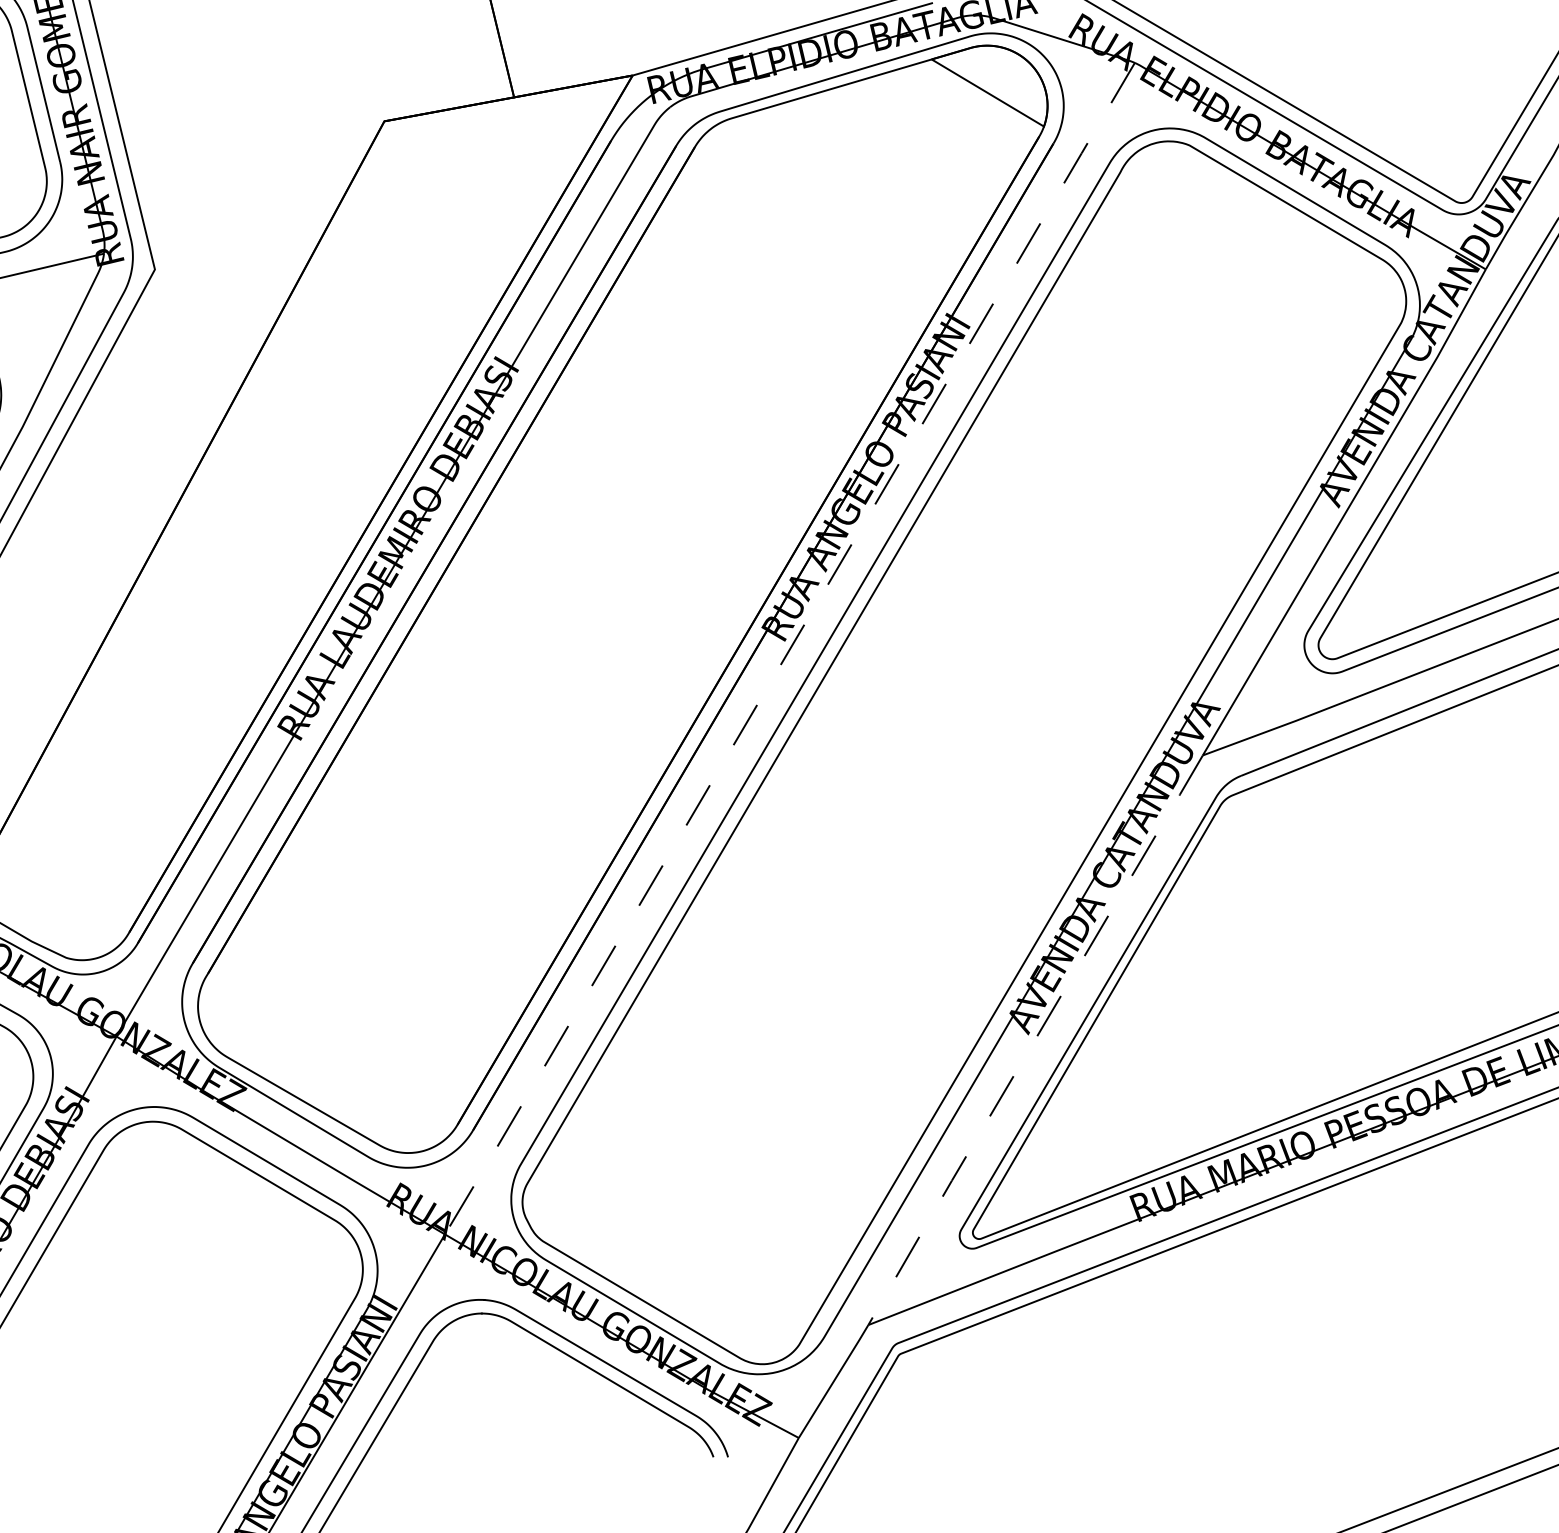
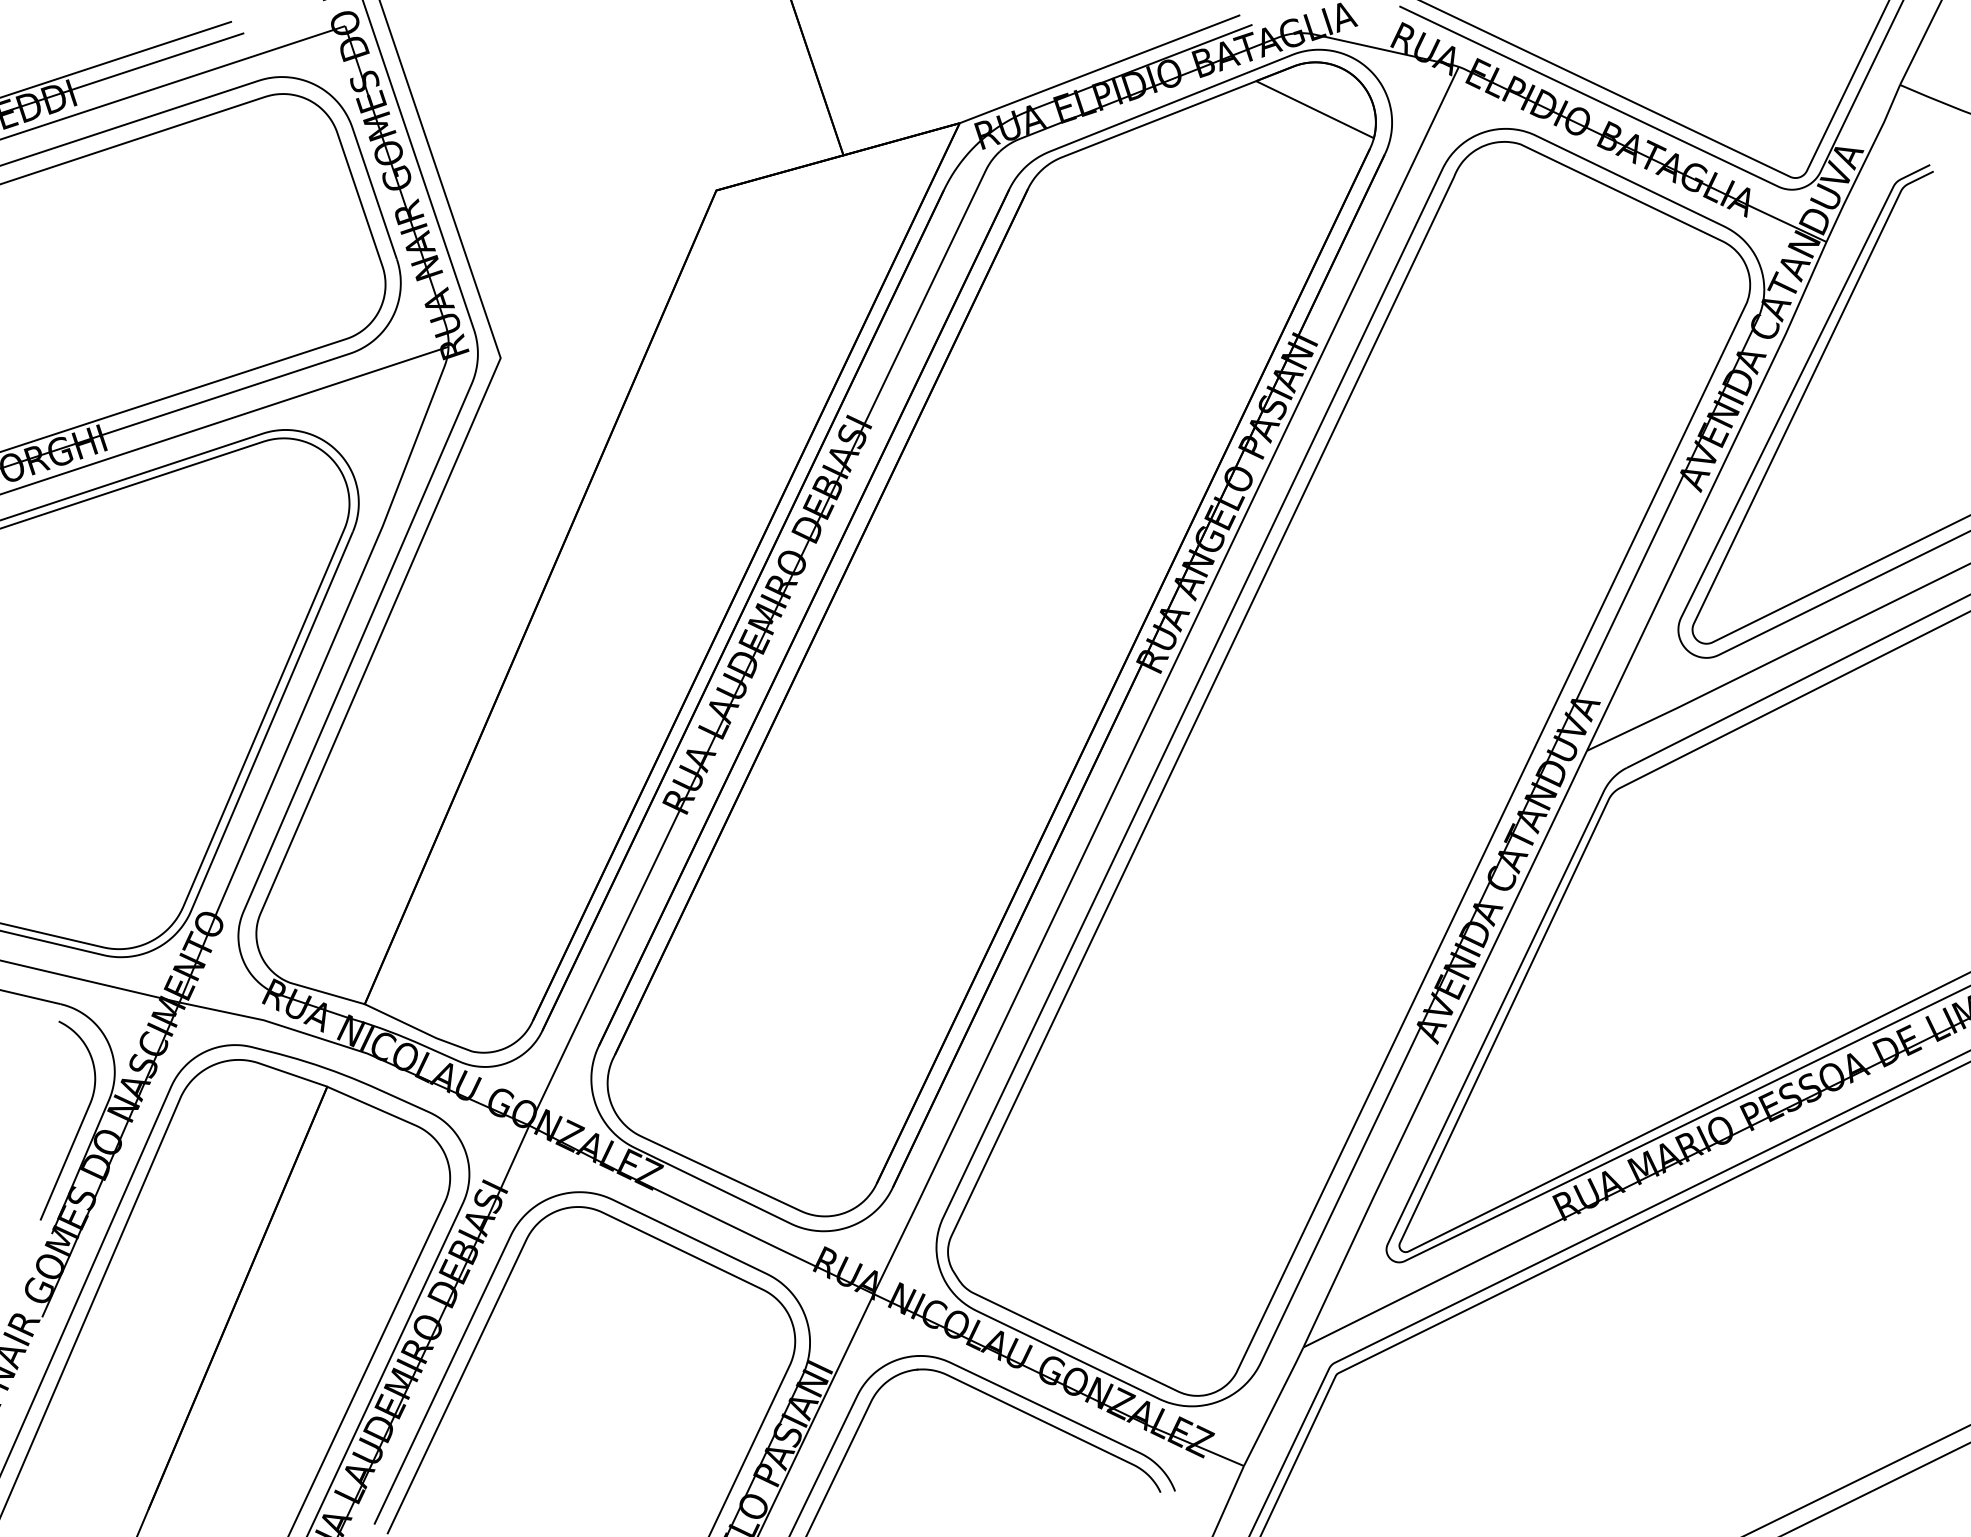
line: (790, 649) -> (1166, 681), dashed -> solid
line: (1034, 1039) -> (1444, 1048), dashed -> solid

